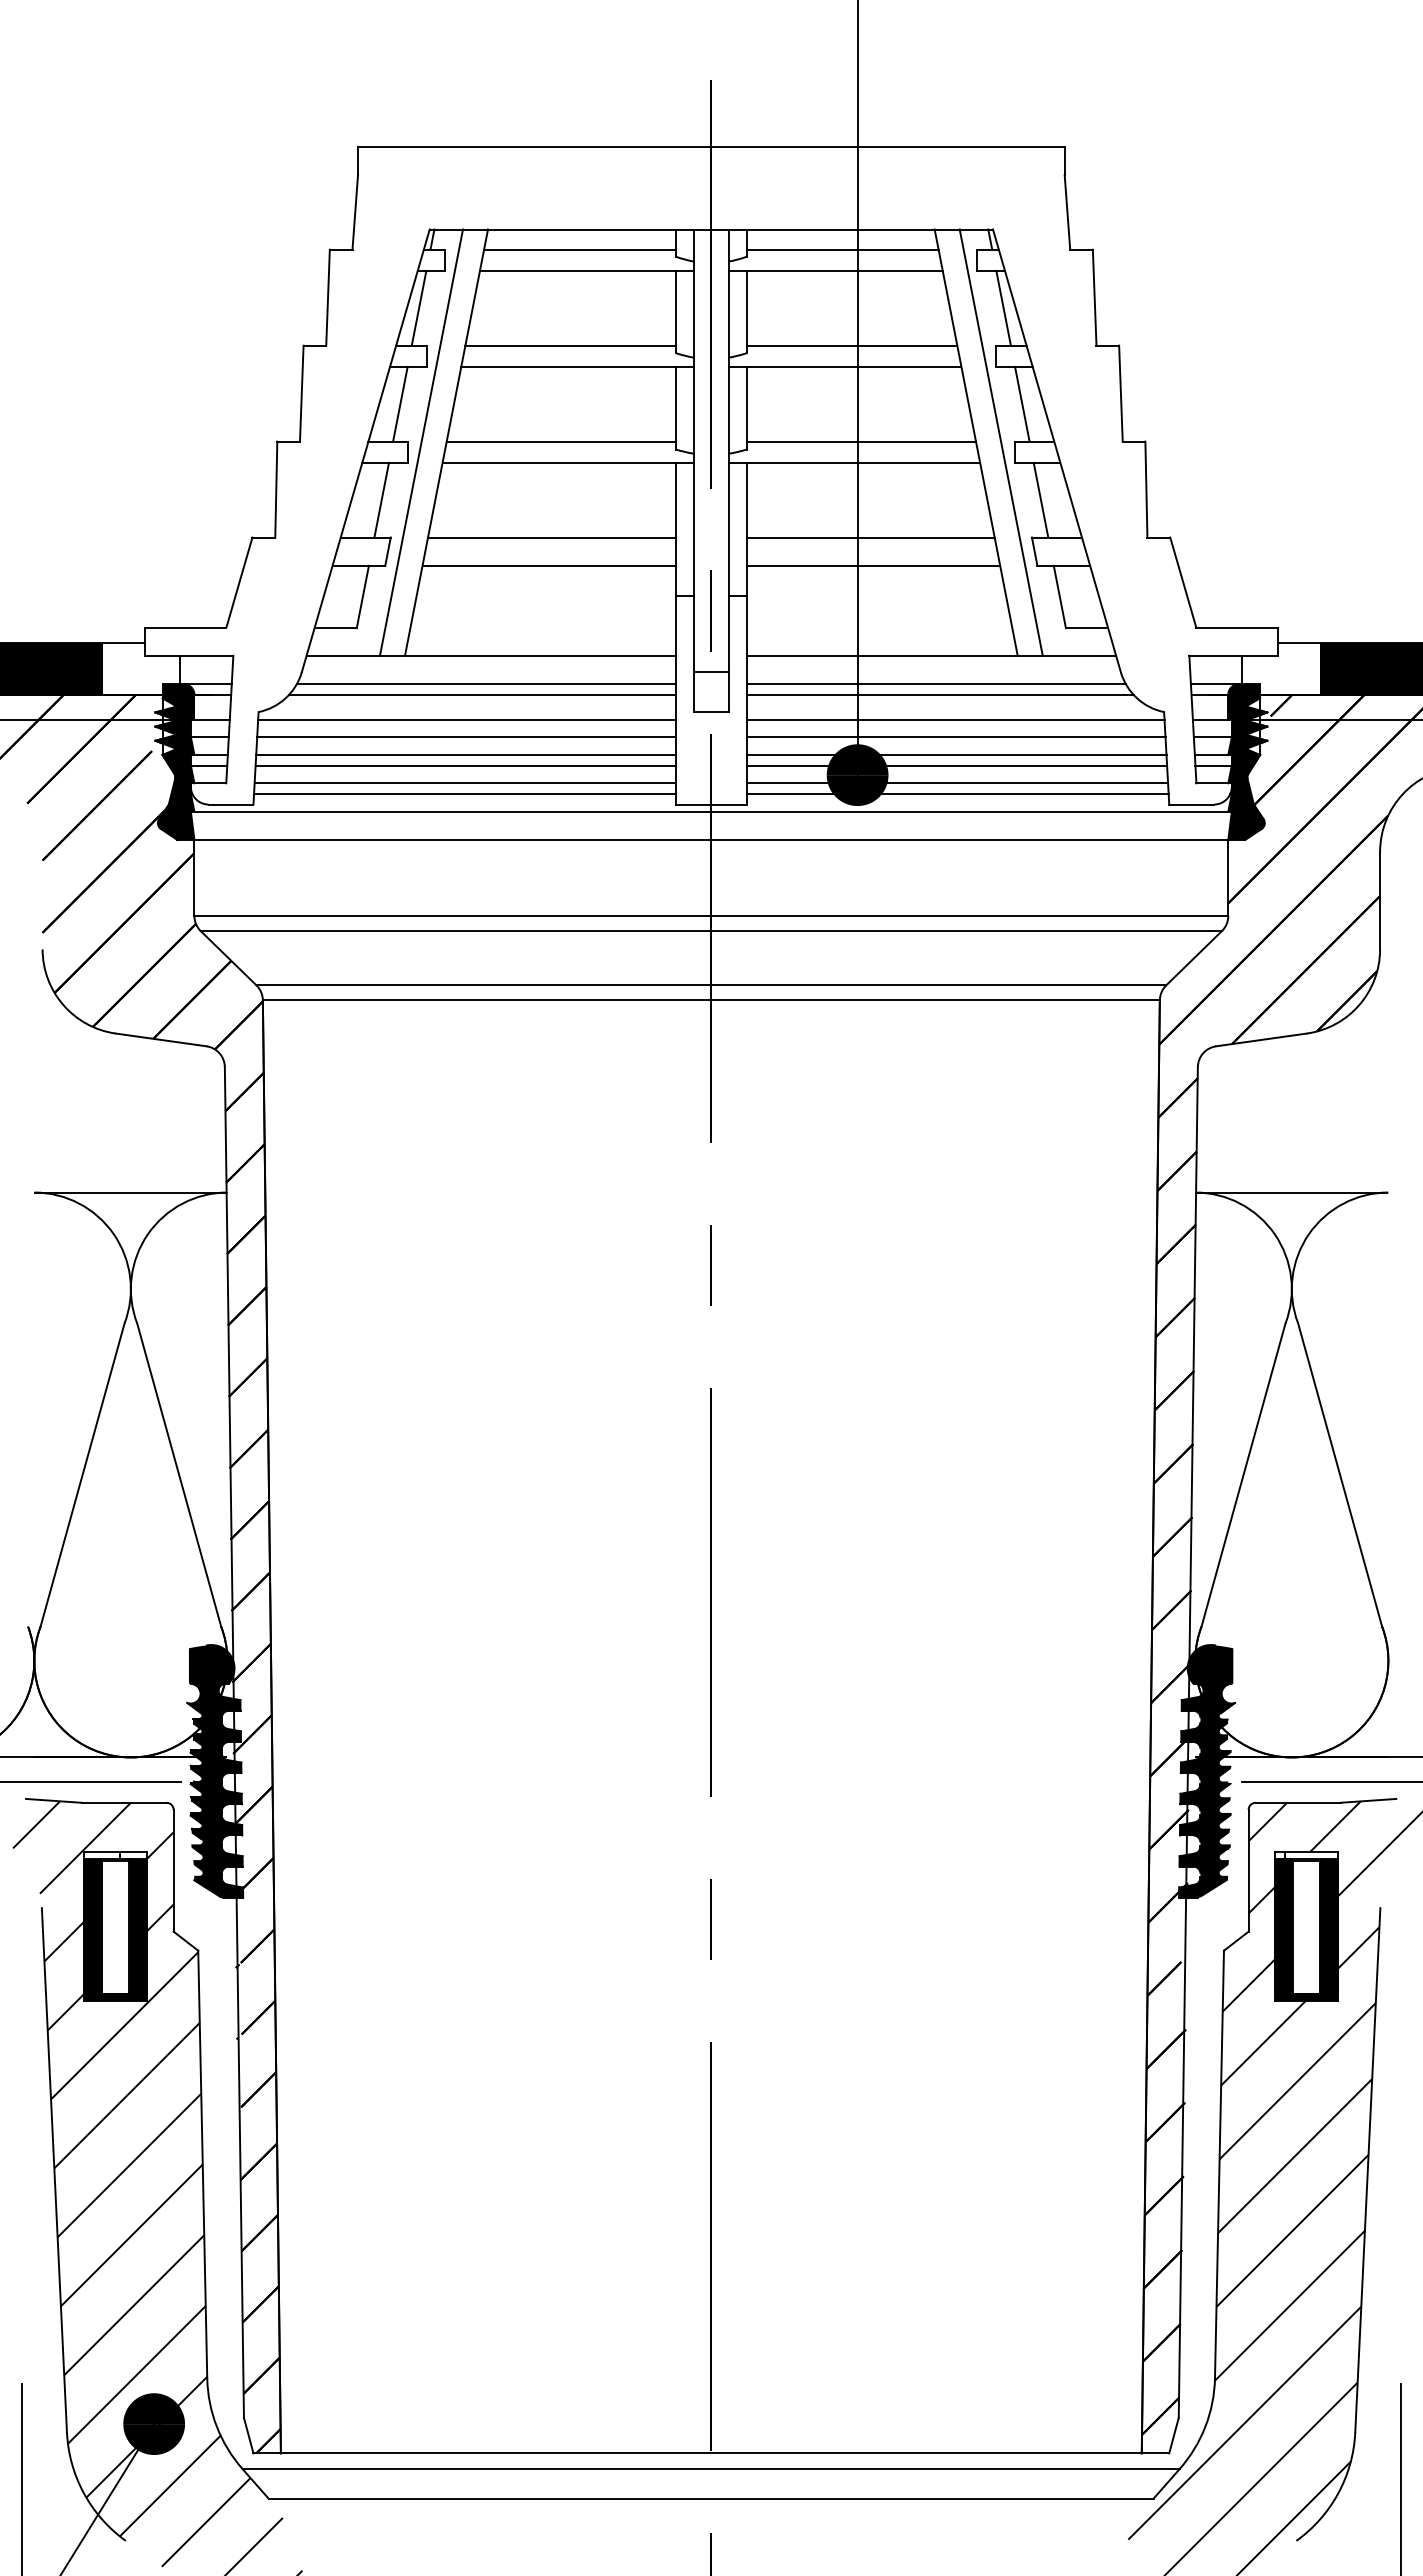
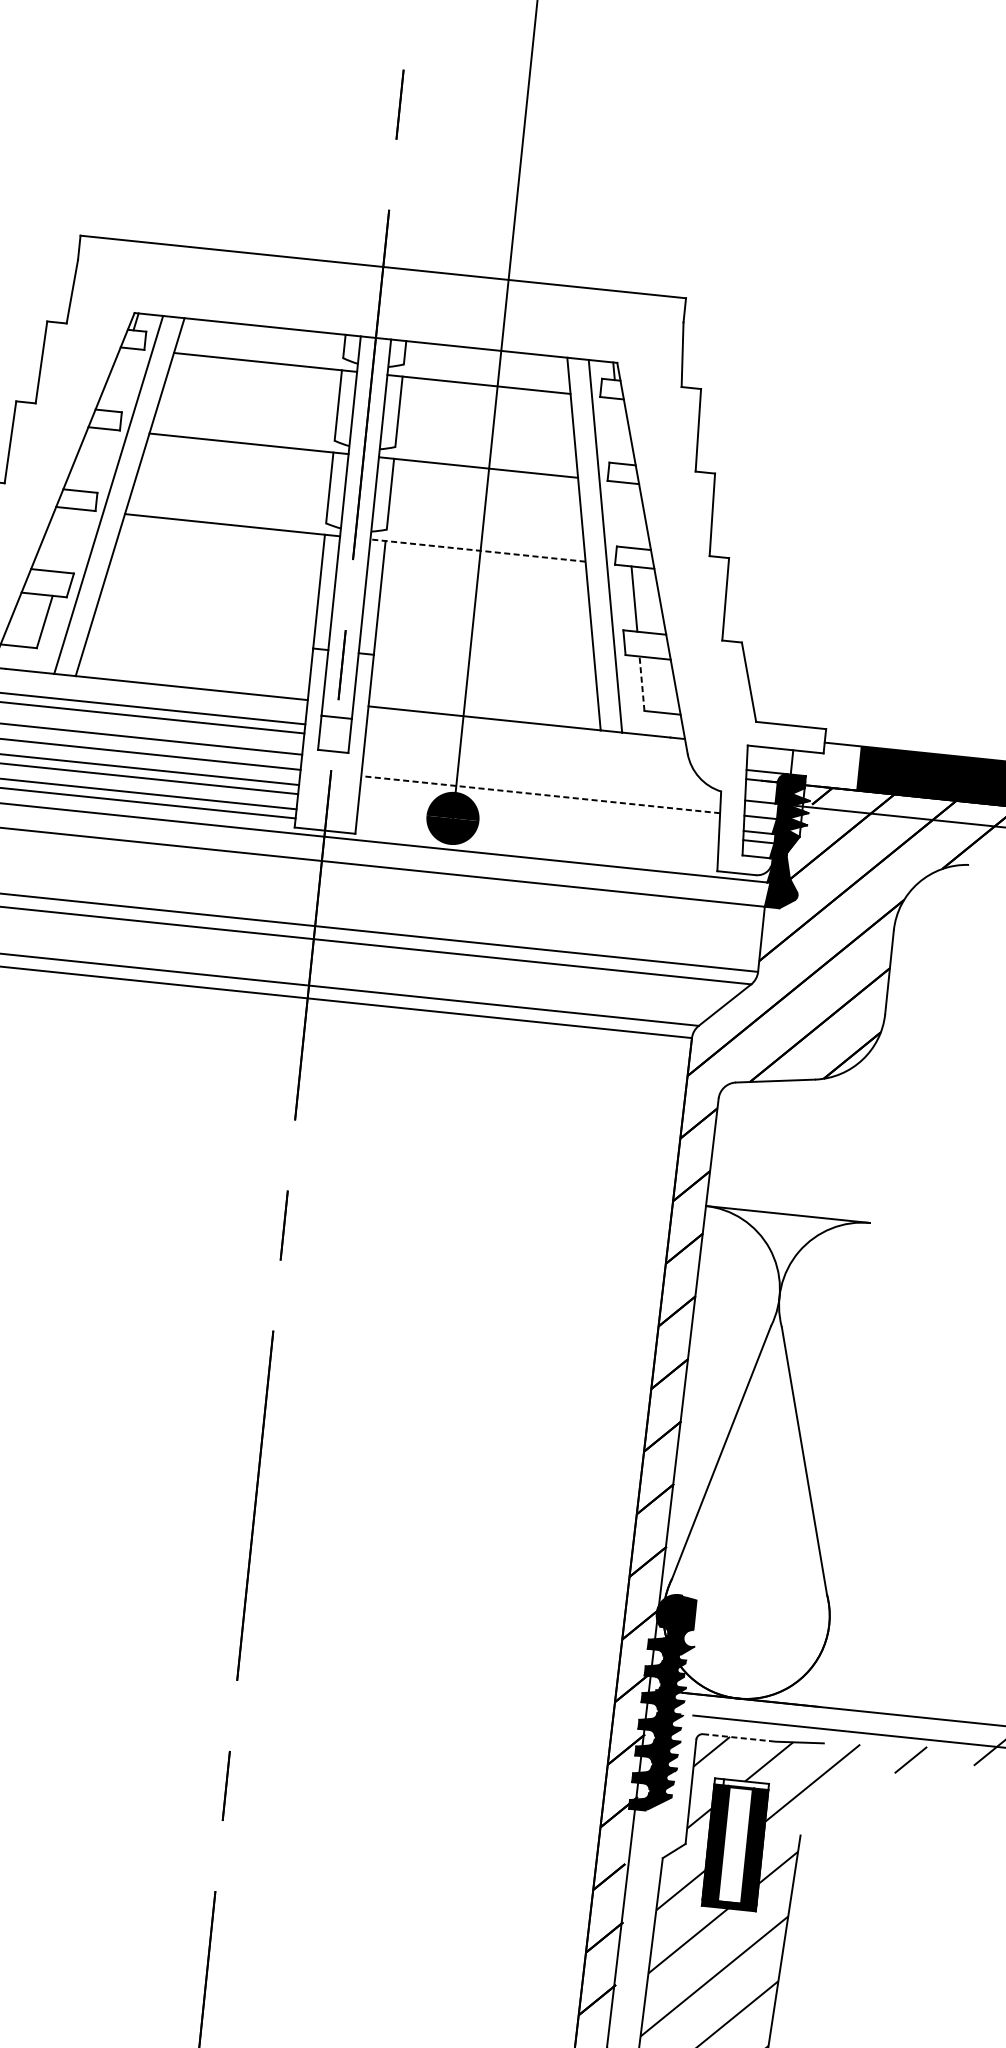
line: (579, 249) -> (261, 343), removed
line: (842, 249) -> (486, 366), removed
line: (418, 307) -> (118, 378), removed
line: (1003, 307) -> (619, 430), removed
line: (570, 345) -> (244, 424), removed
line: (851, 345) -> (485, 449), removed
line: (400, 403) -> (94, 459), removed
line: (1022, 403) -> (627, 514), removed
line: (560, 441) -> (227, 506), removed
line: (861, 441) -> (485, 532), removed
line: (854, 462) -> (477, 550), solid -> dashed
line: (381, 499) -> (69, 540), removed
line: (551, 537) -> (211, 587), removed
line: (870, 537) -> (485, 615), removed
line: (548, 565) -> (206, 611), removed
line: (873, 565) -> (485, 640), removed
line: (1059, 597) -> (641, 684), solid -> dashed
line: (935, 684) -> (527, 747), removed
line: (939, 694) -> (530, 756), removed
line: (955, 719) -> (541, 779), removed
line: (955, 737) -> (540, 794), solid -> dashed
line: (956, 754) -> (539, 809), removed
line: (956, 765) -> (538, 818), removed
line: (957, 783) -> (537, 834), removed
line: (957, 793) -> (536, 842), removed
line: (1298, 1802) -> (739, 1737), solid -> dashed

